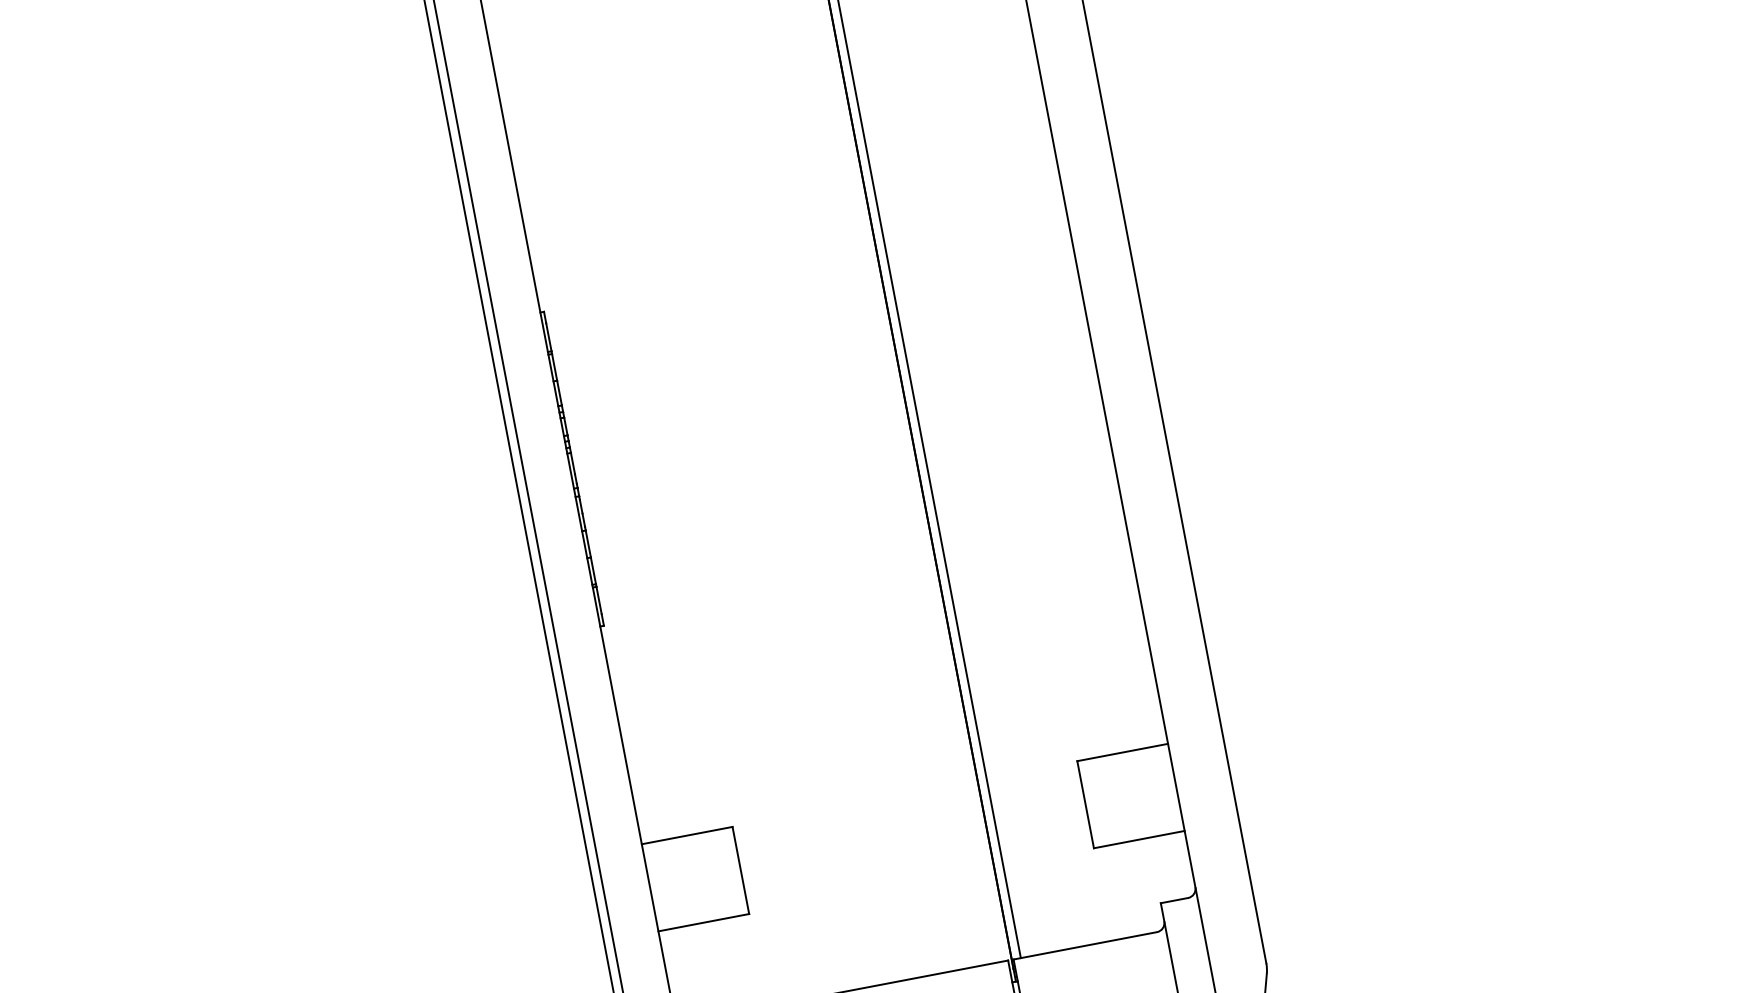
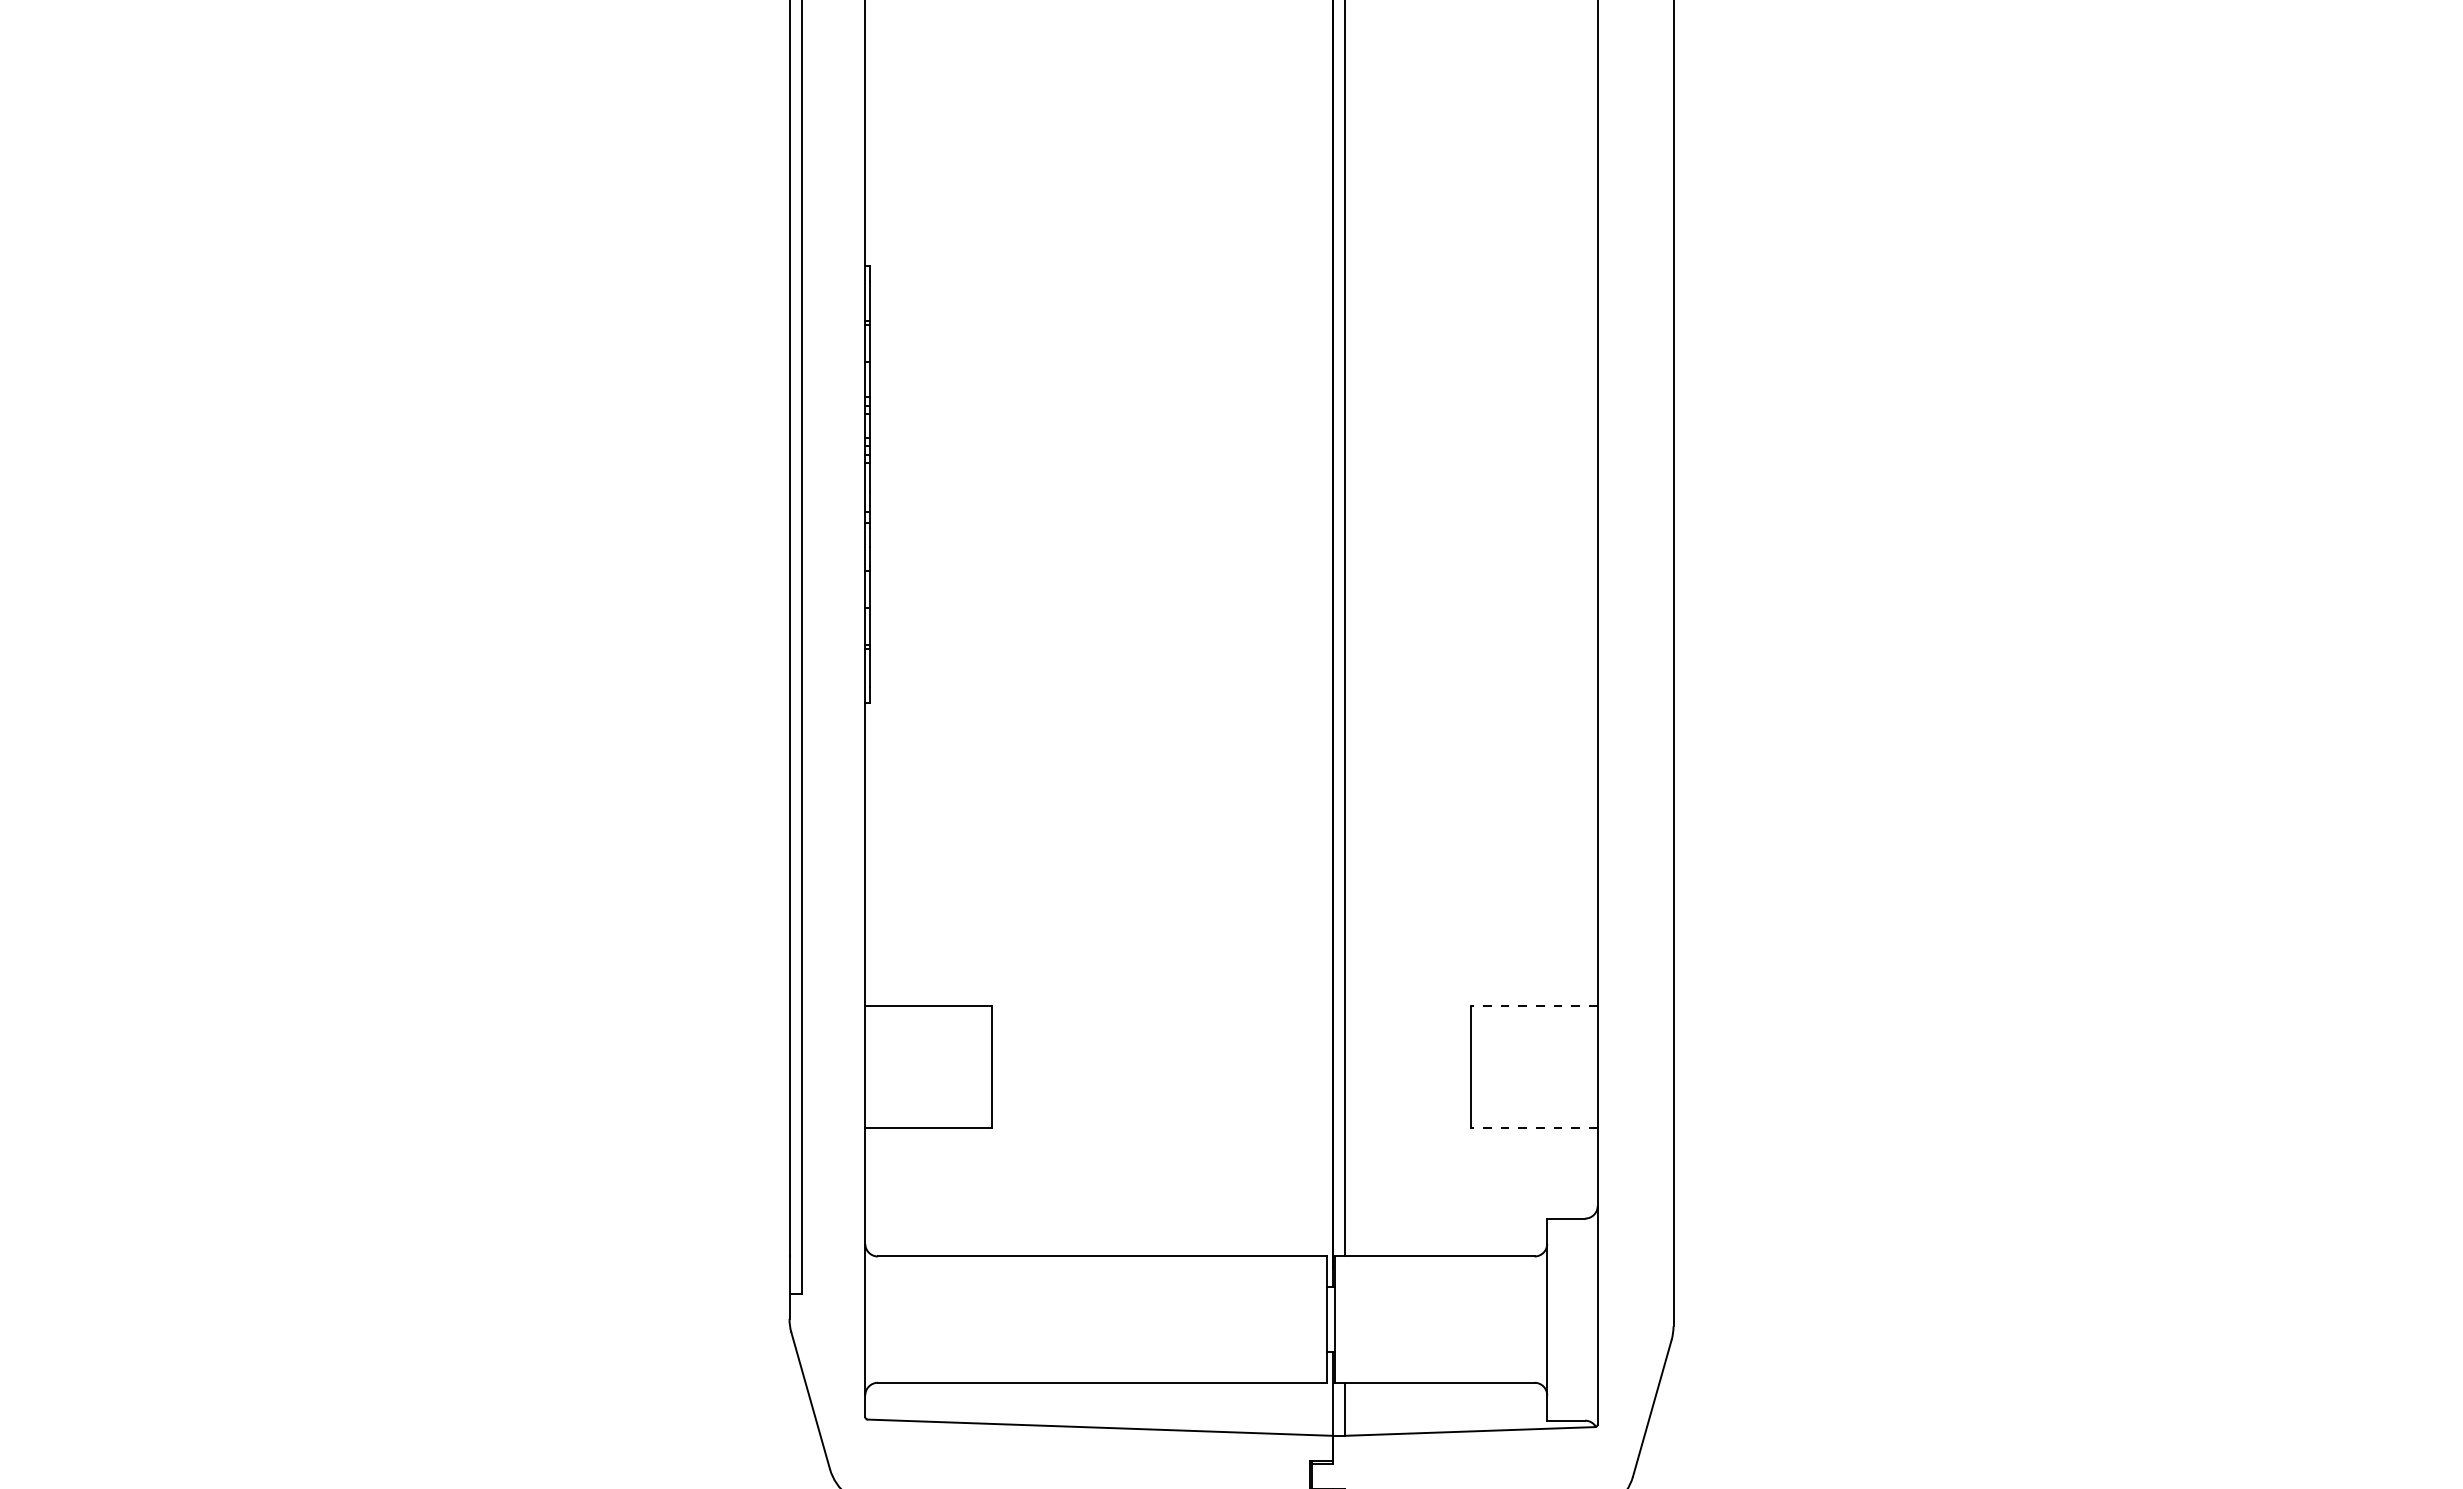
line: (1122, 752) -> (1534, 1006), solid -> dashed
line: (1139, 839) -> (1534, 1127), solid -> dashed

